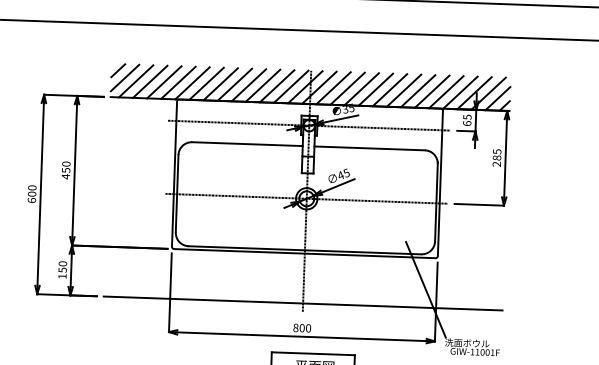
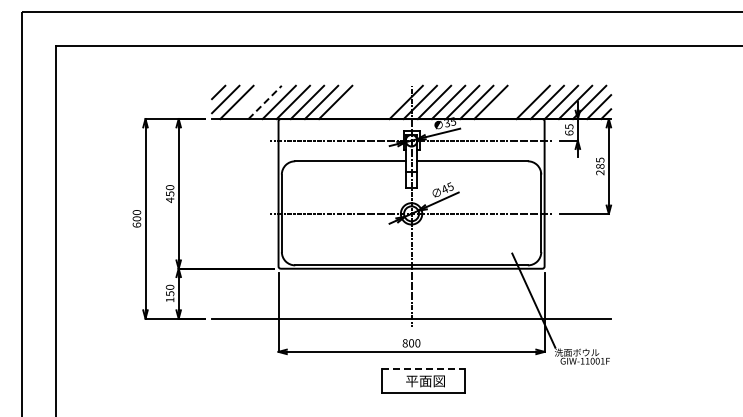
line: (149, 81) -> (250, 102), removed
line: (164, 82) -> (265, 102), solid -> dashed
line: (248, 85) -> (349, 102), removed
line: (262, 85) -> (363, 102), removed
line: (276, 86) -> (377, 102), removed
line: (290, 86) -> (391, 102), removed
line: (403, 90) -> (504, 102), removed
line: (417, 91) -> (518, 102), removed
line: (313, 353) -> (423, 368), solid -> dashed

